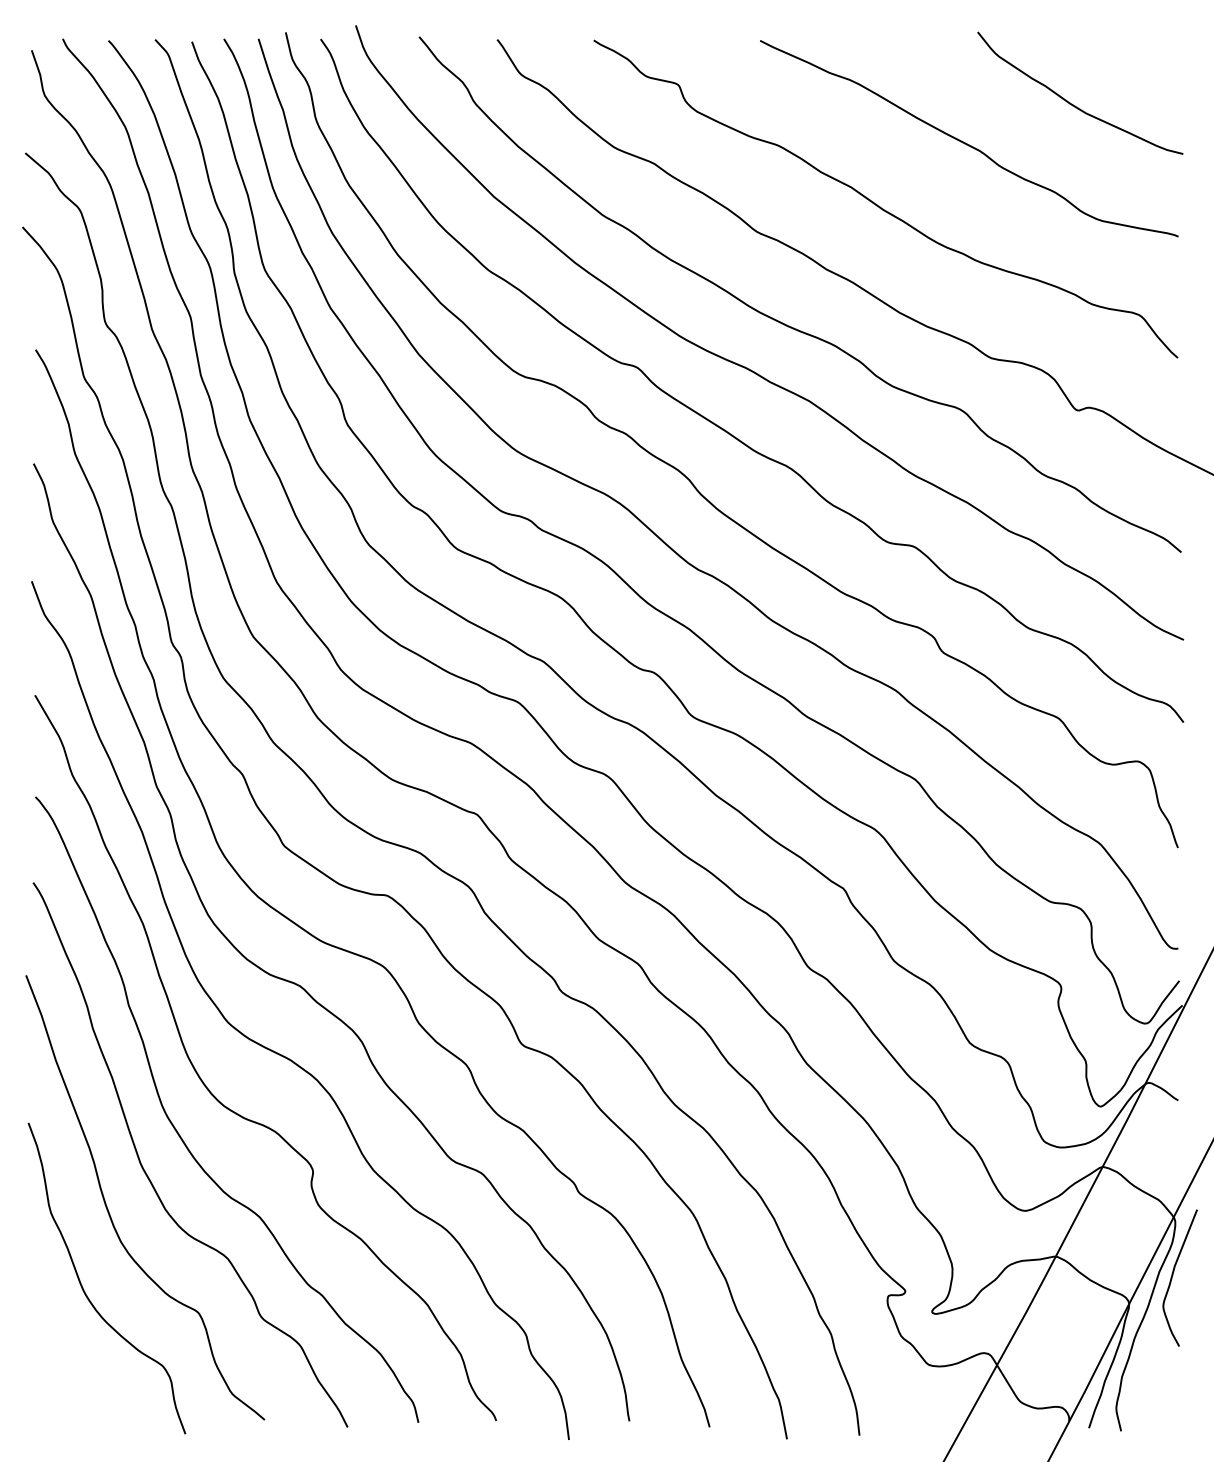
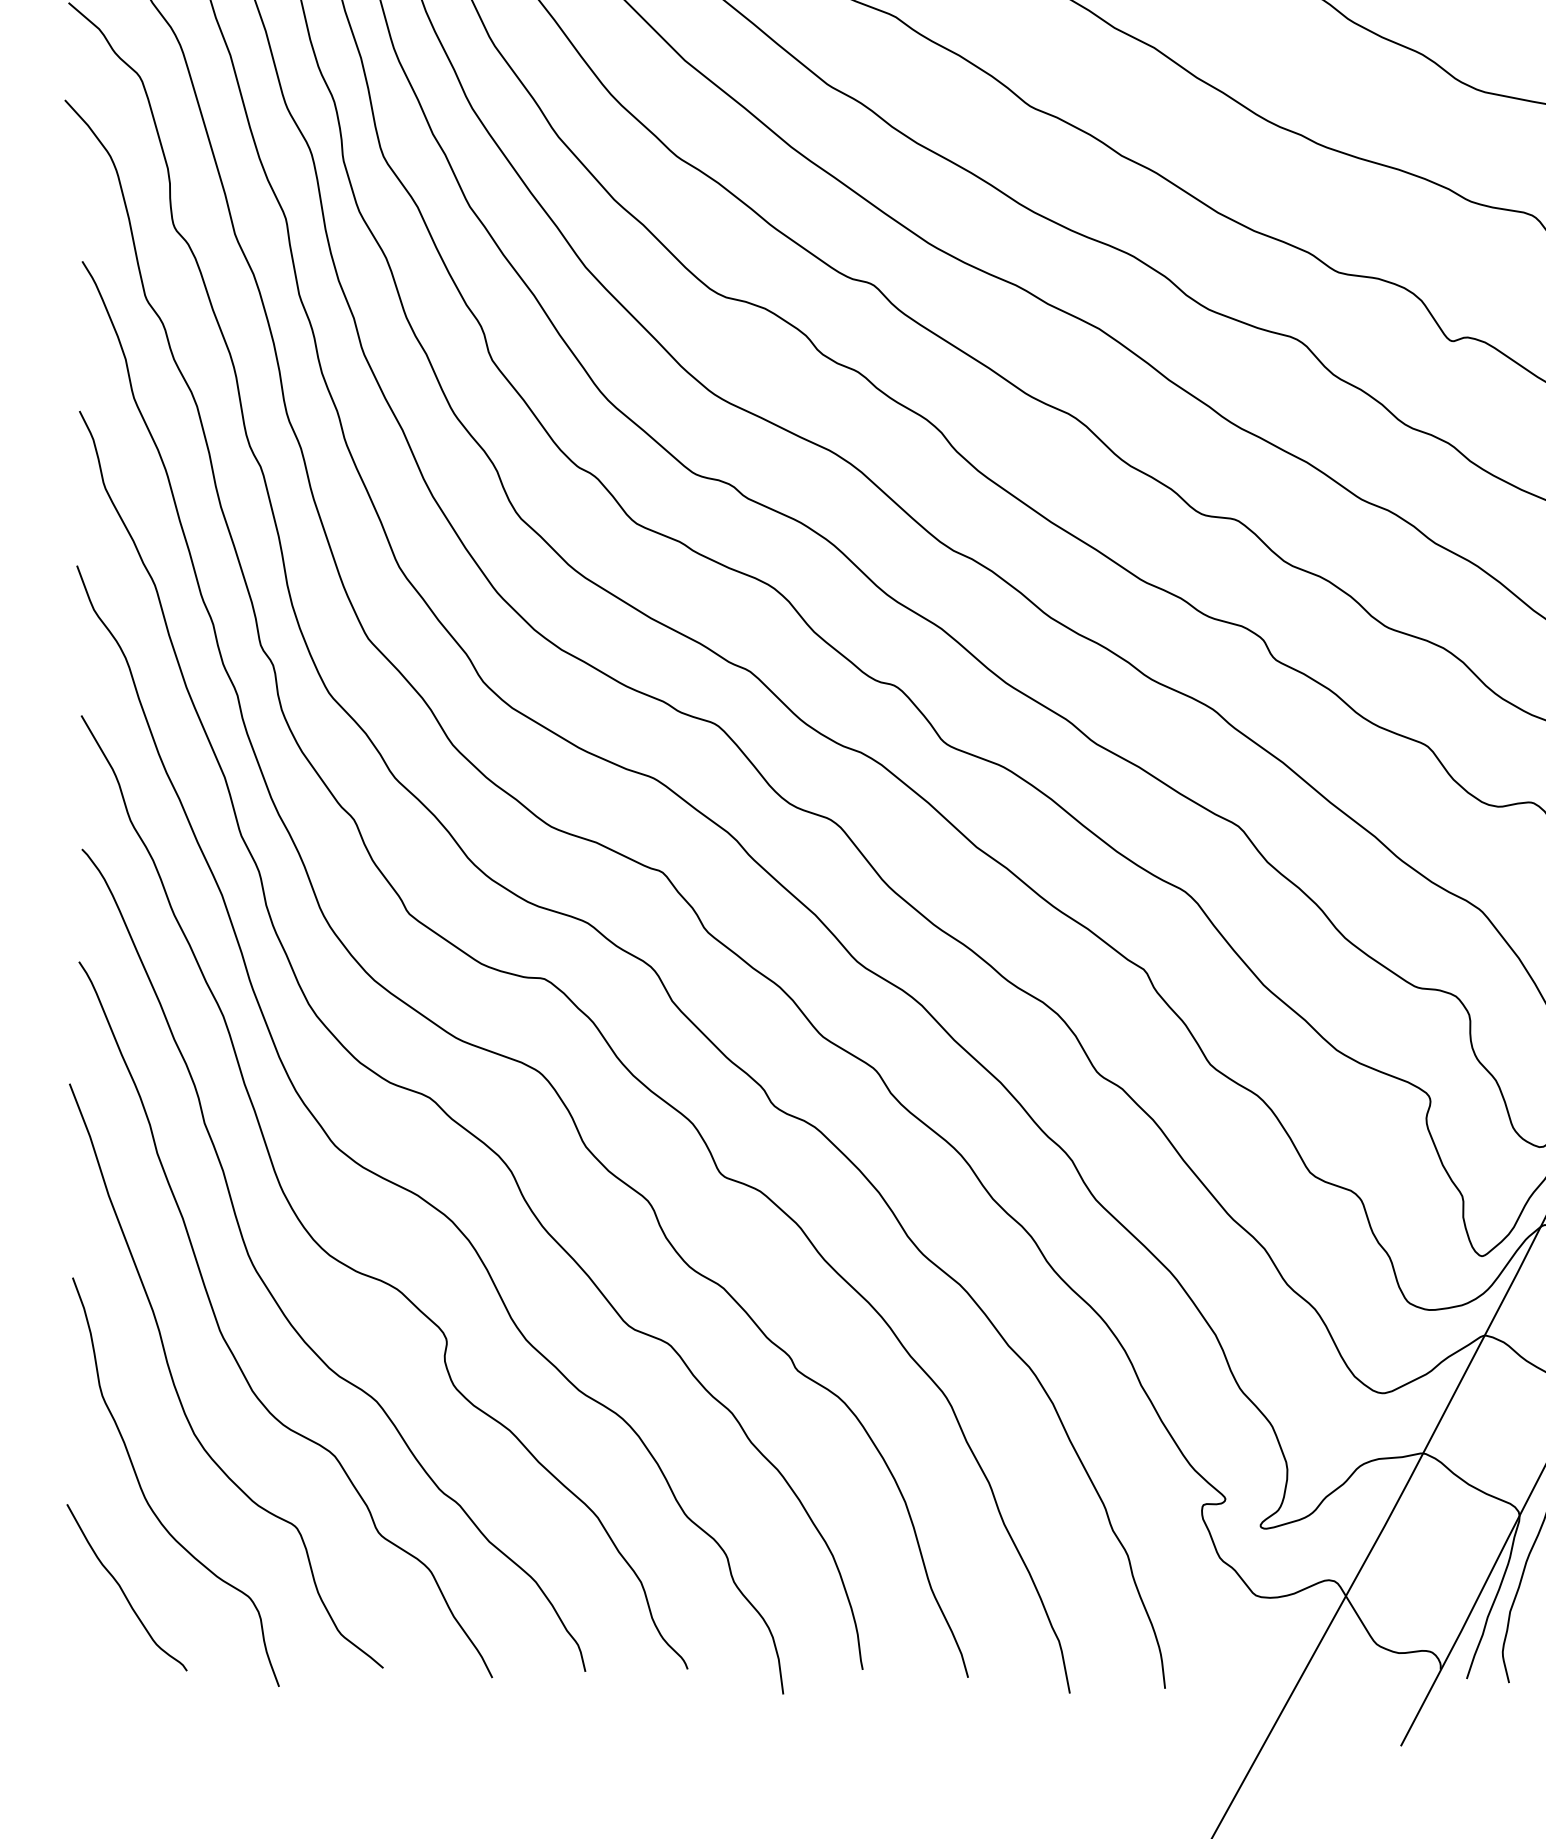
curve: (66, 1359) -> (122, 1588), added

